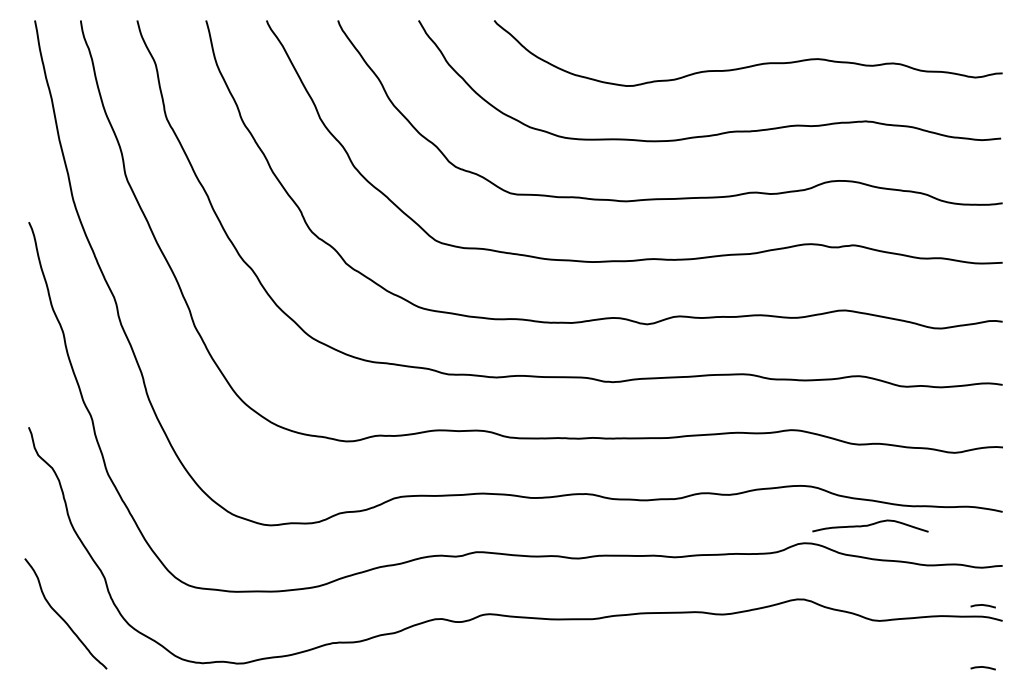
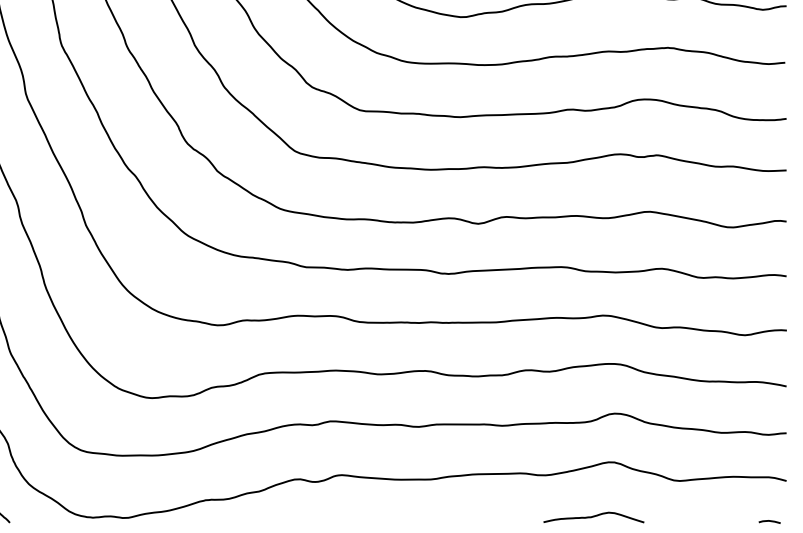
curve: (870, 525) -> (593, 517), moved
line: (982, 605) -> (769, 467), removed

